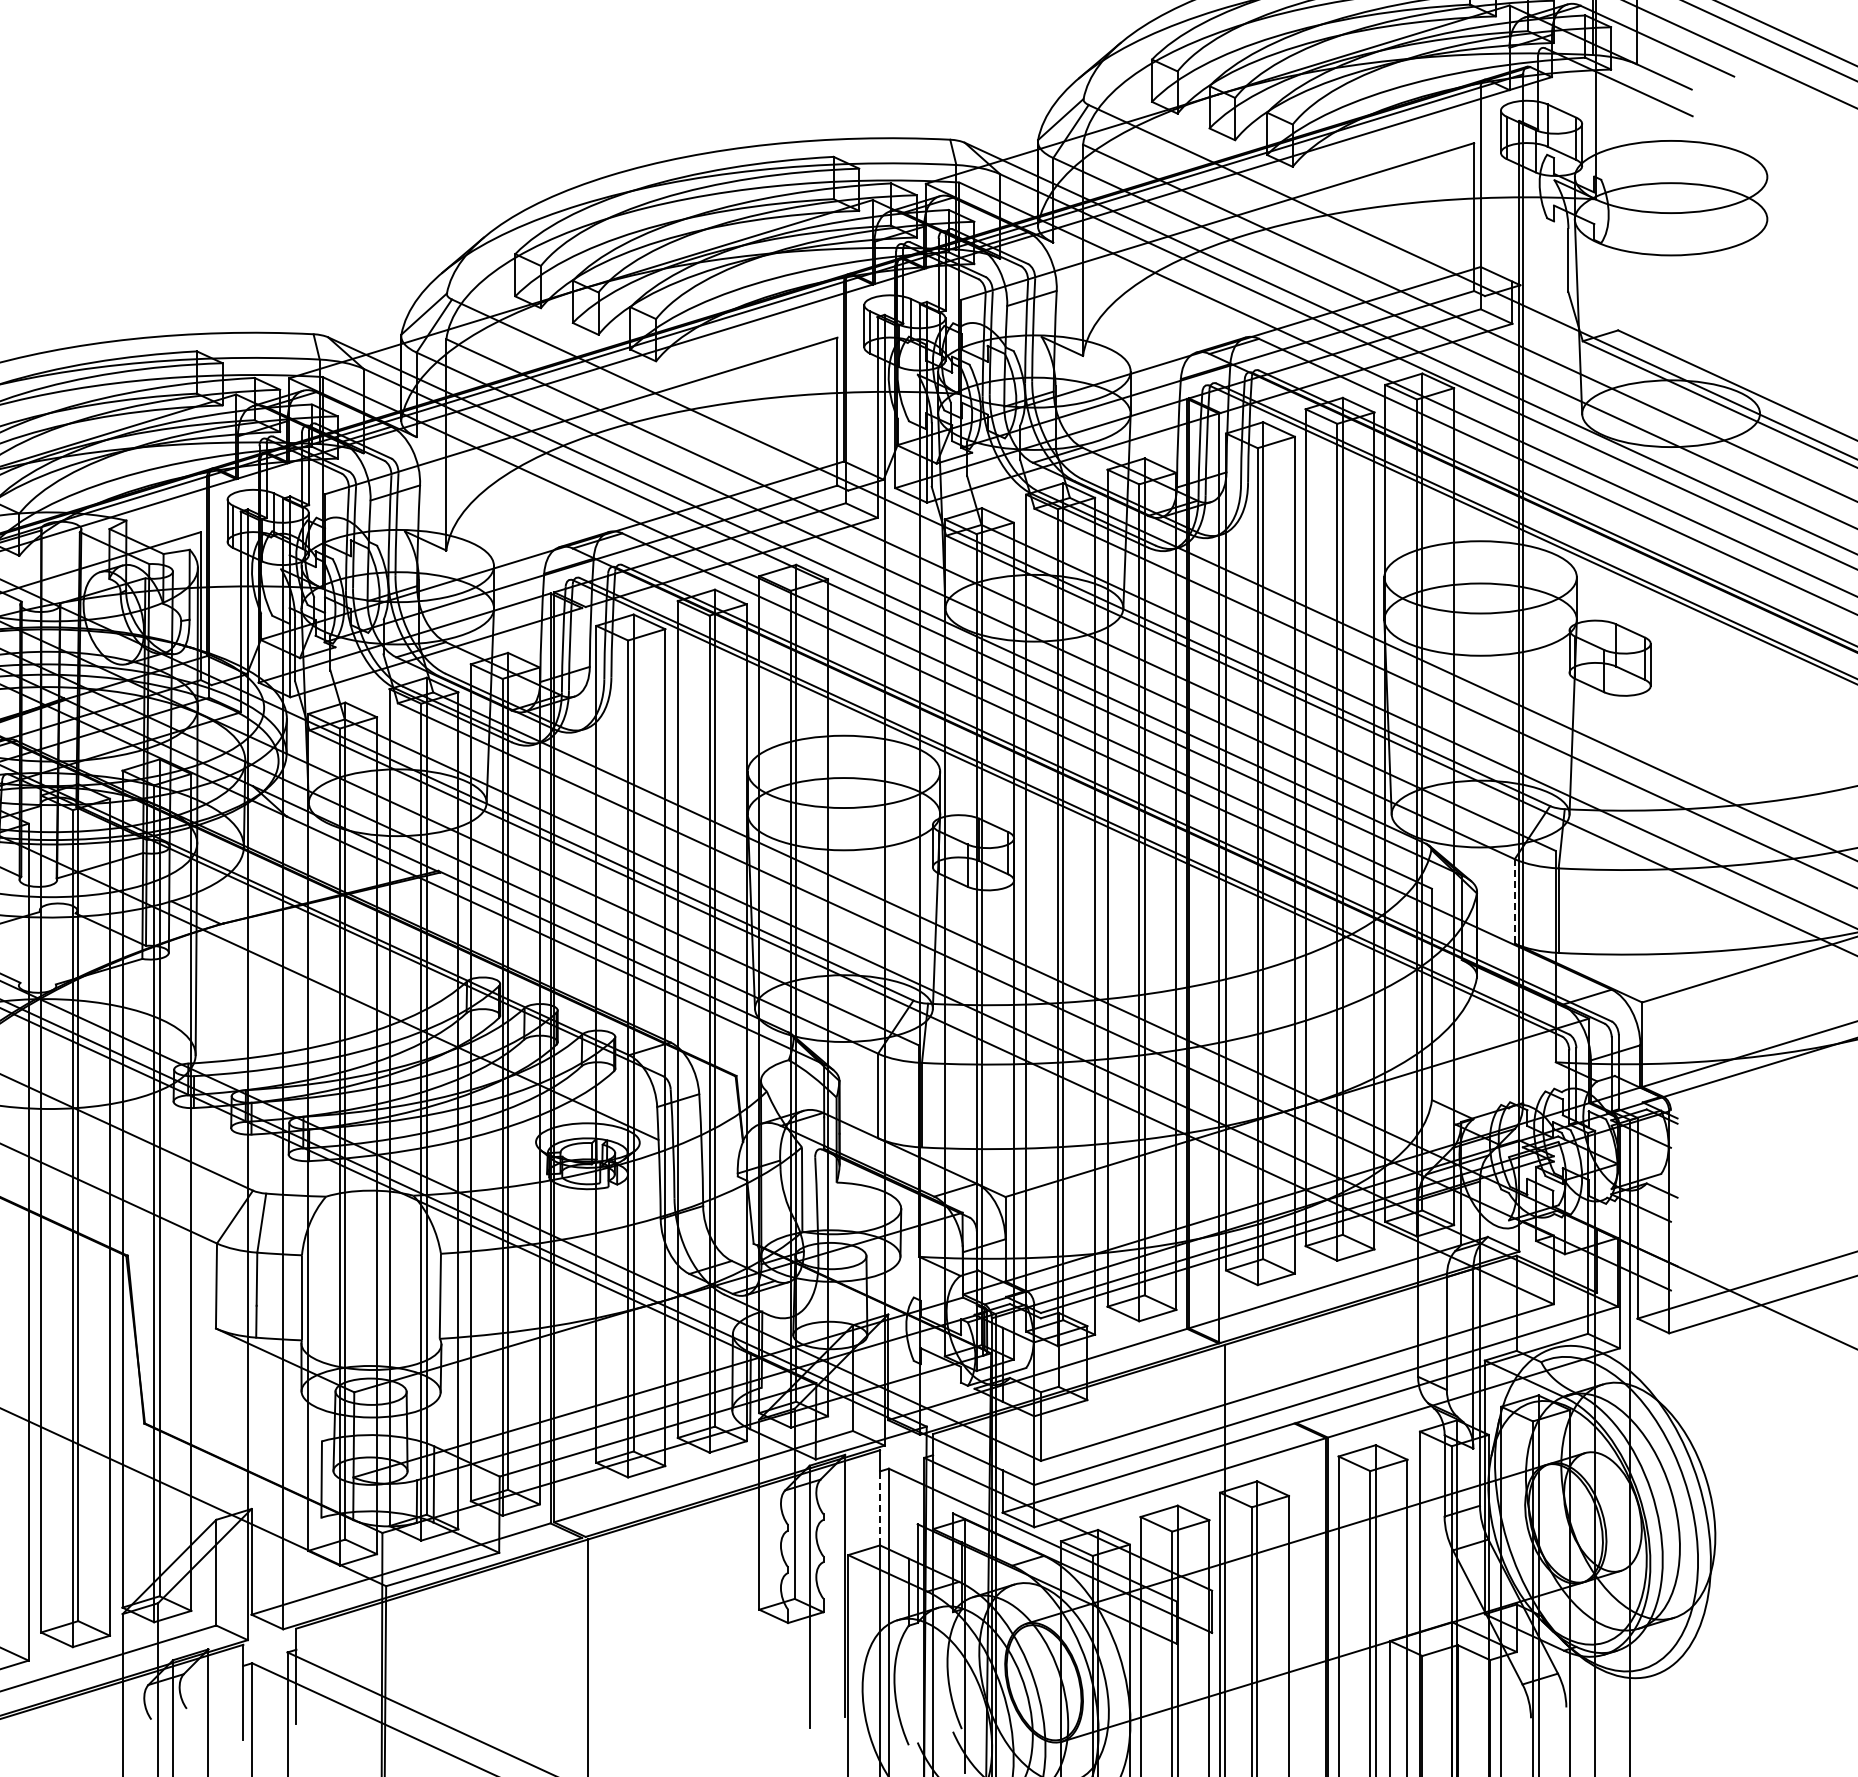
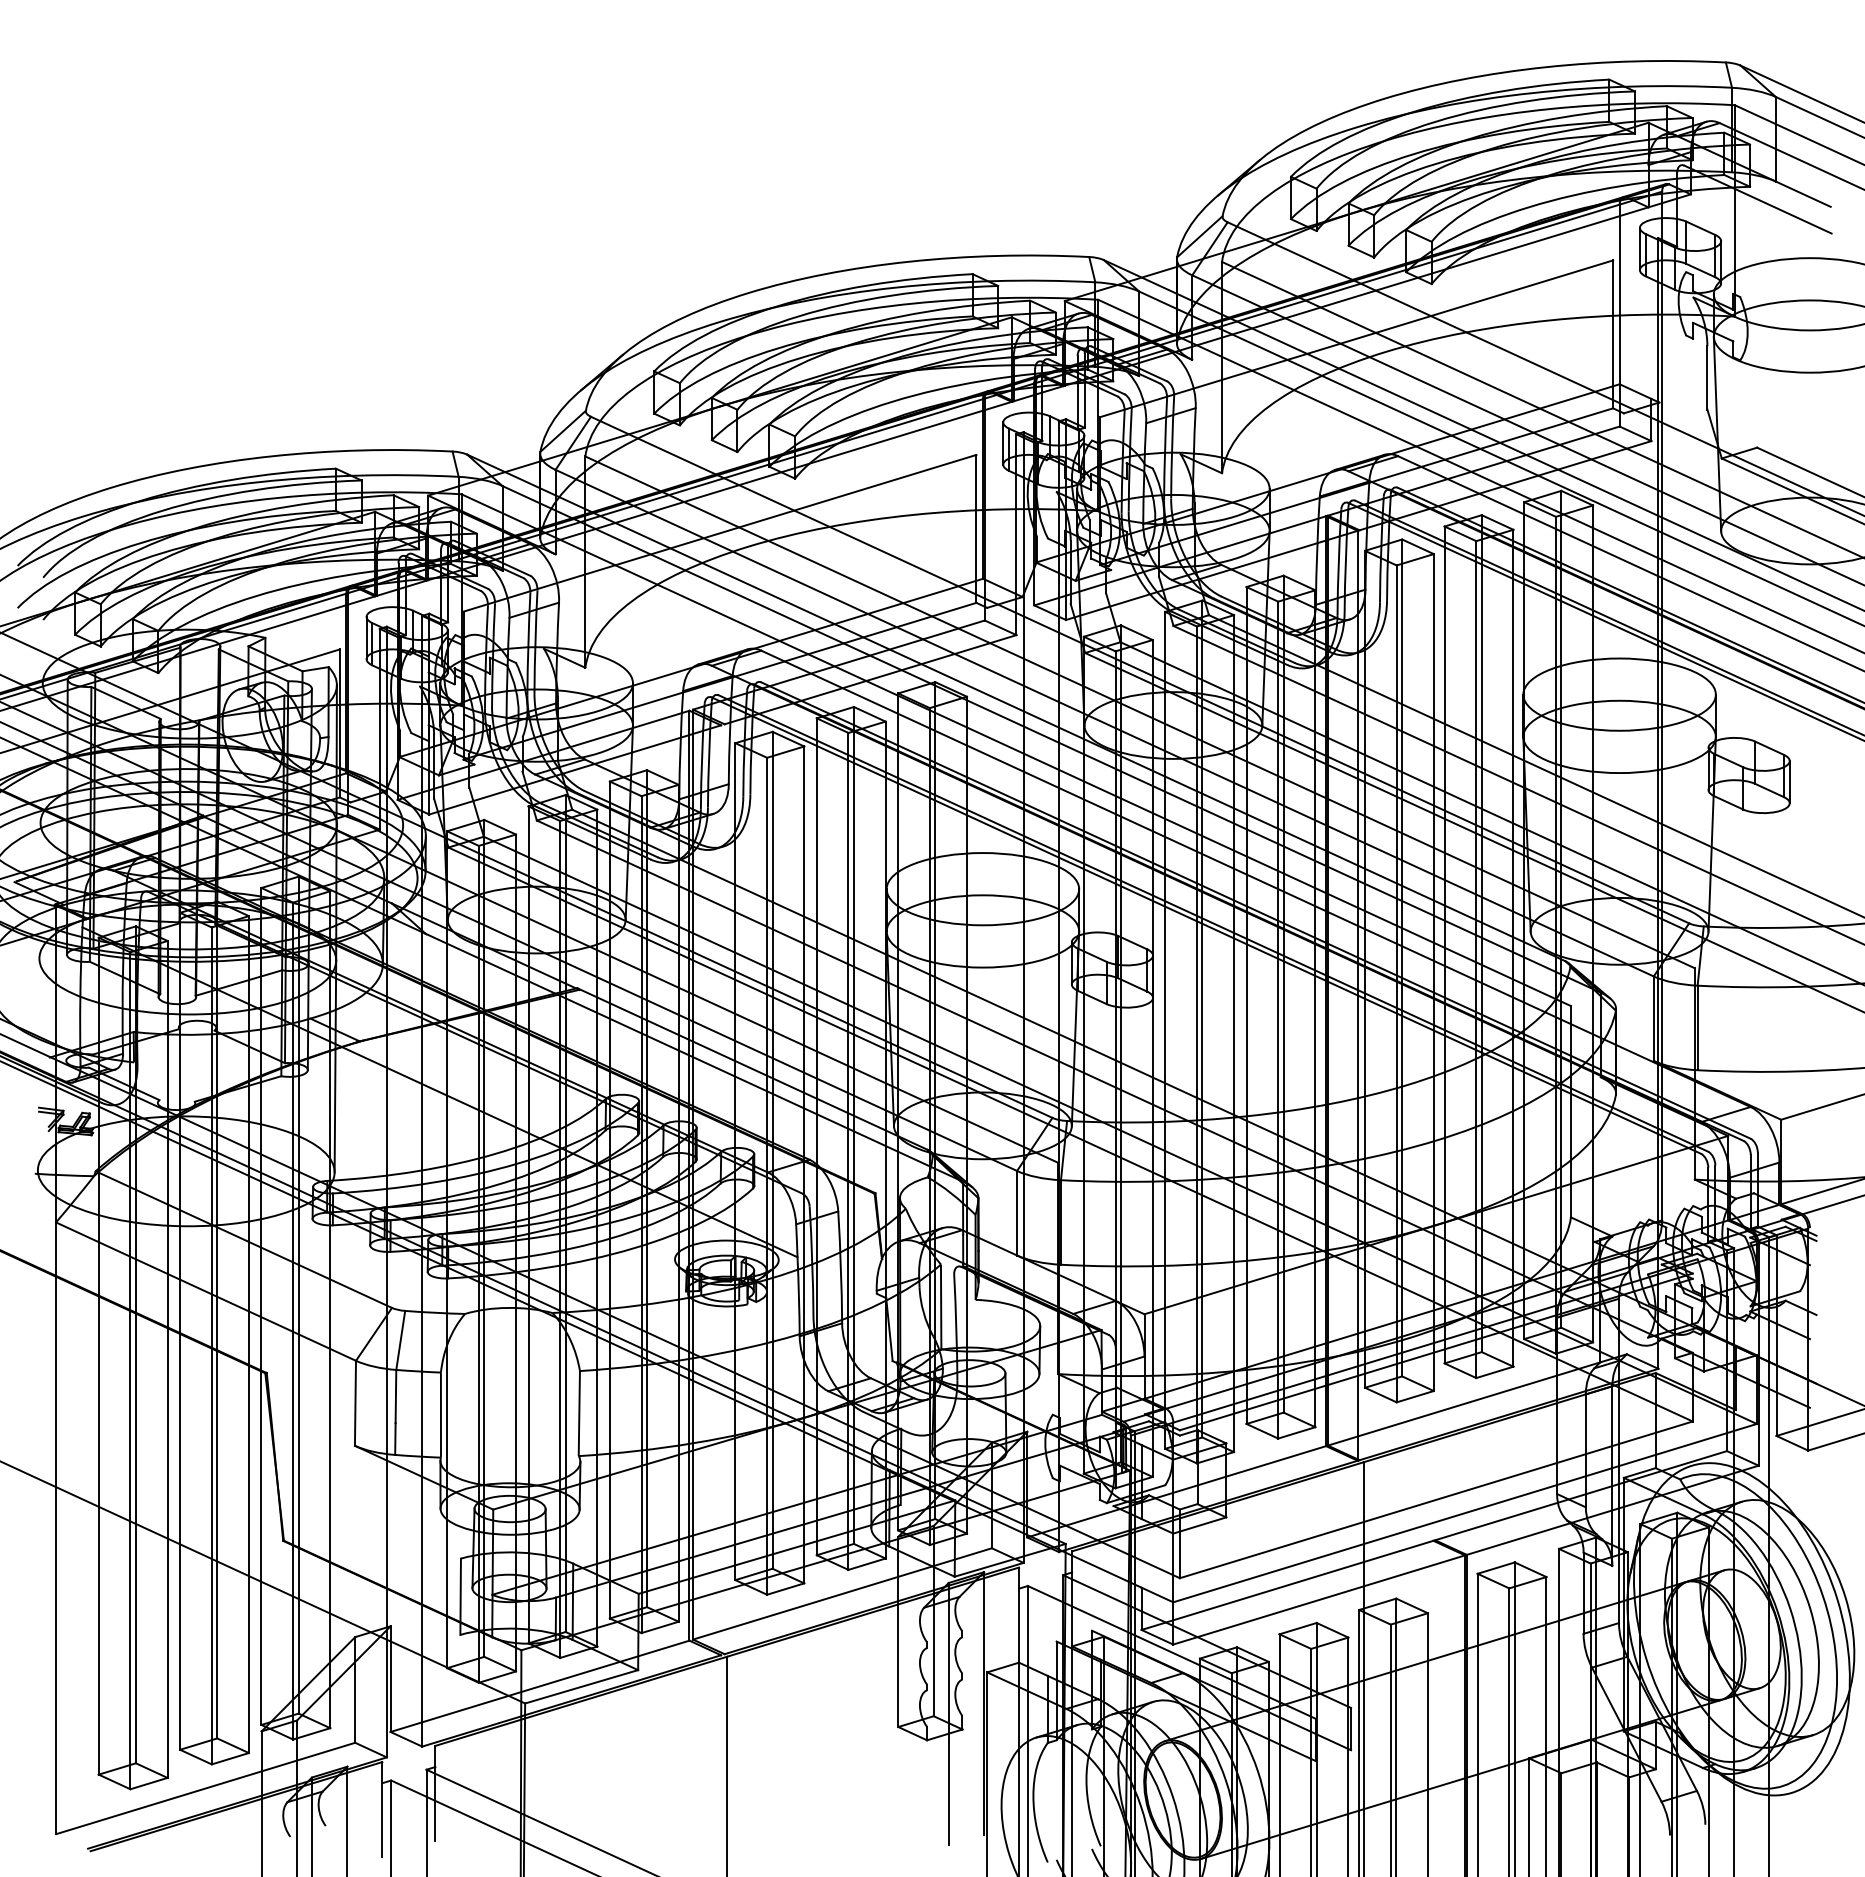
line: (1514, 902) -> (1653, 1019), dashed -> solid
line: (880, 1508) -> (1019, 1625), dashed -> solid

